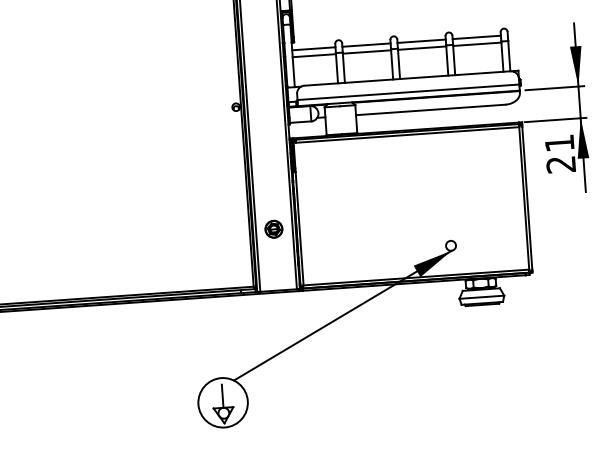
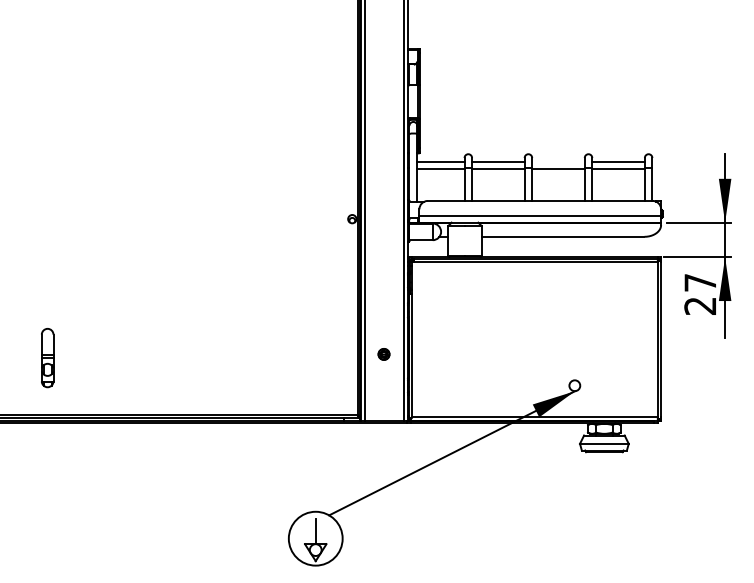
line: (421, 41) -> (558, 161), removed
text: (558, 143) -> (699, 282), 21 -> 27
part: (273, 229) -> (383, 354), size x0.6

